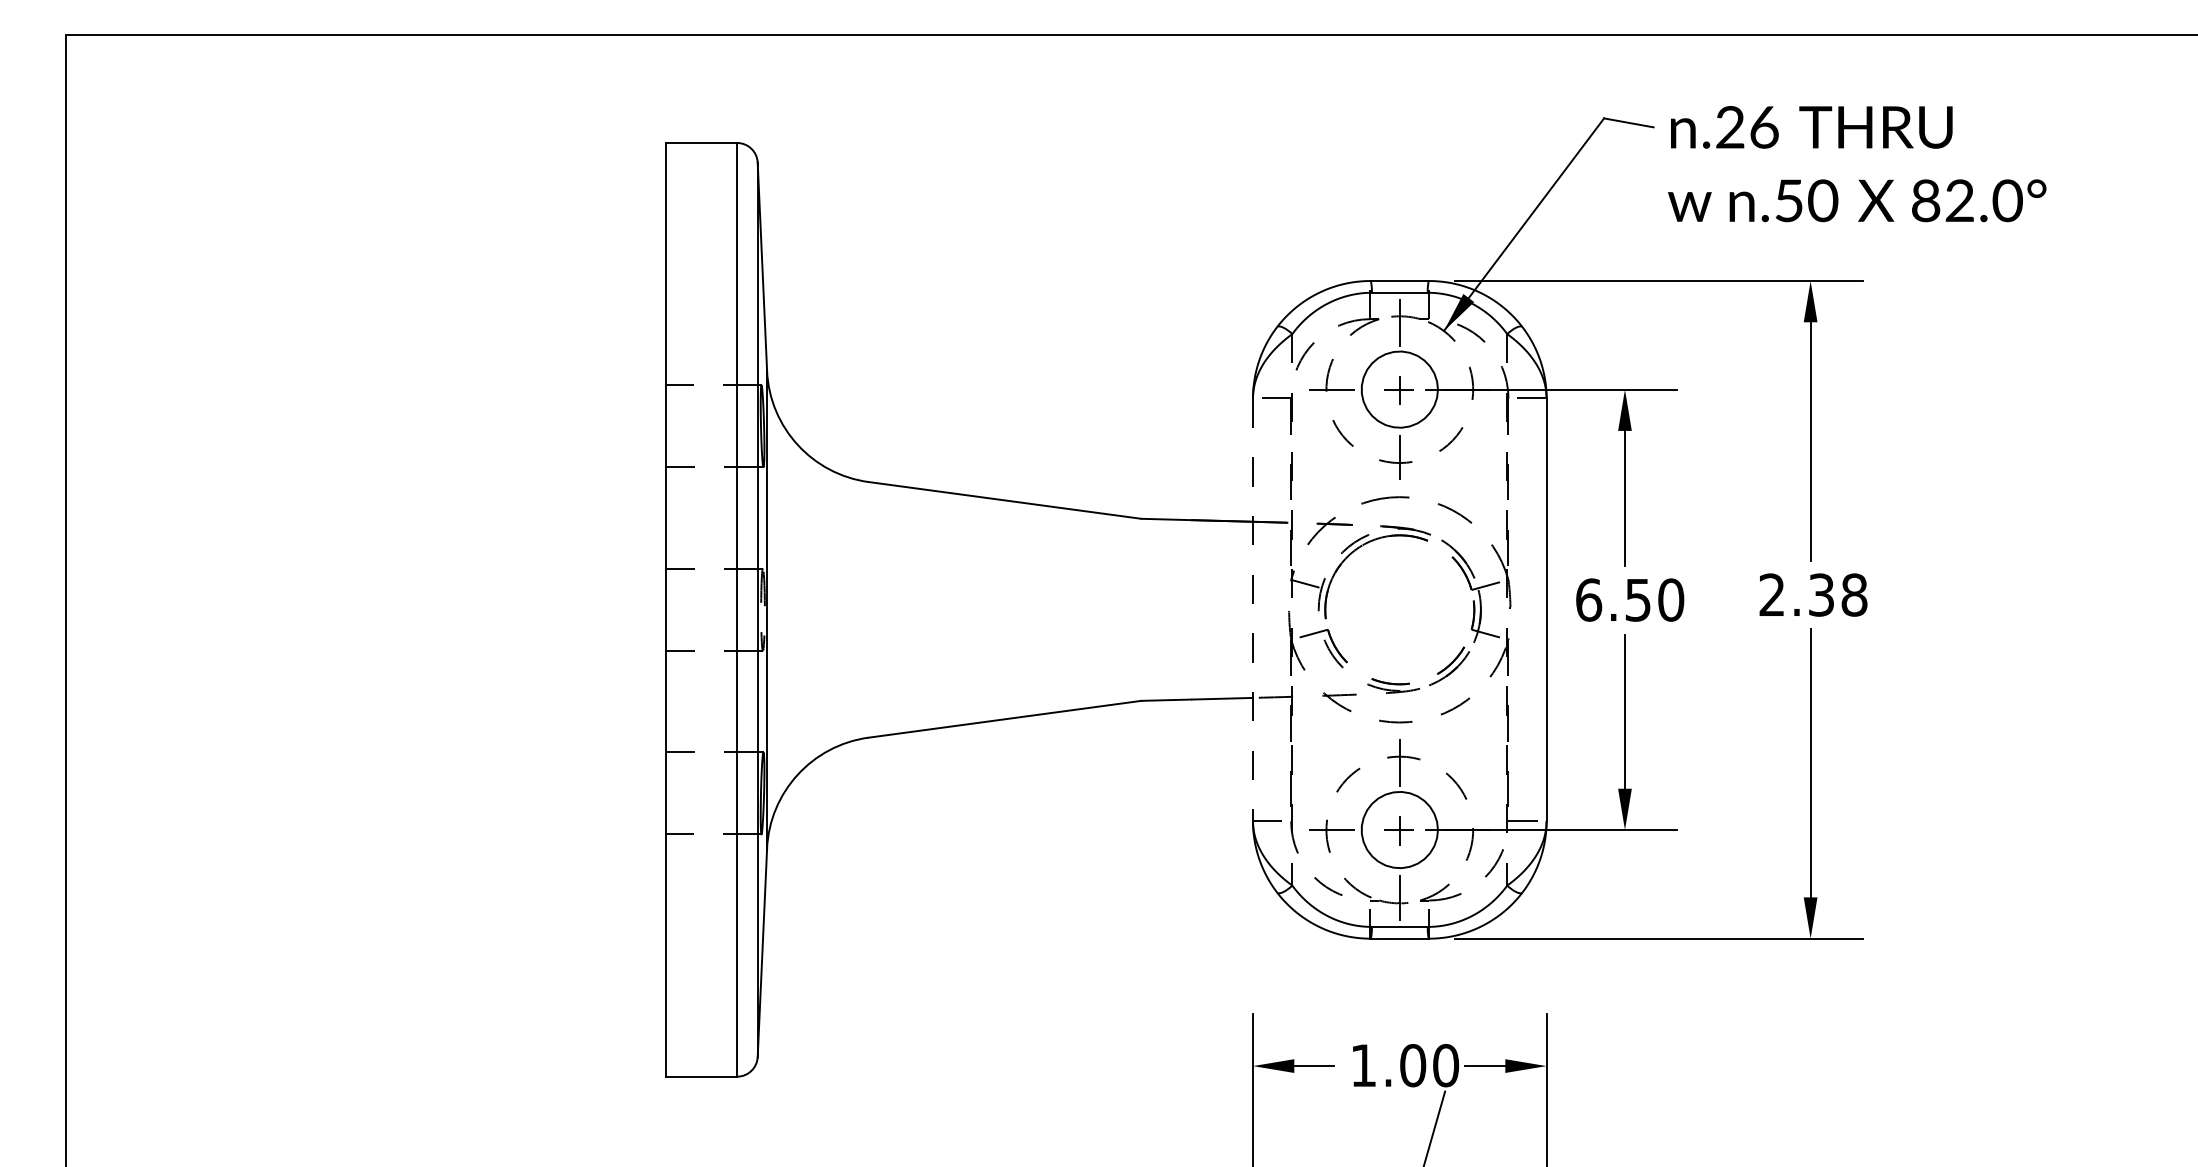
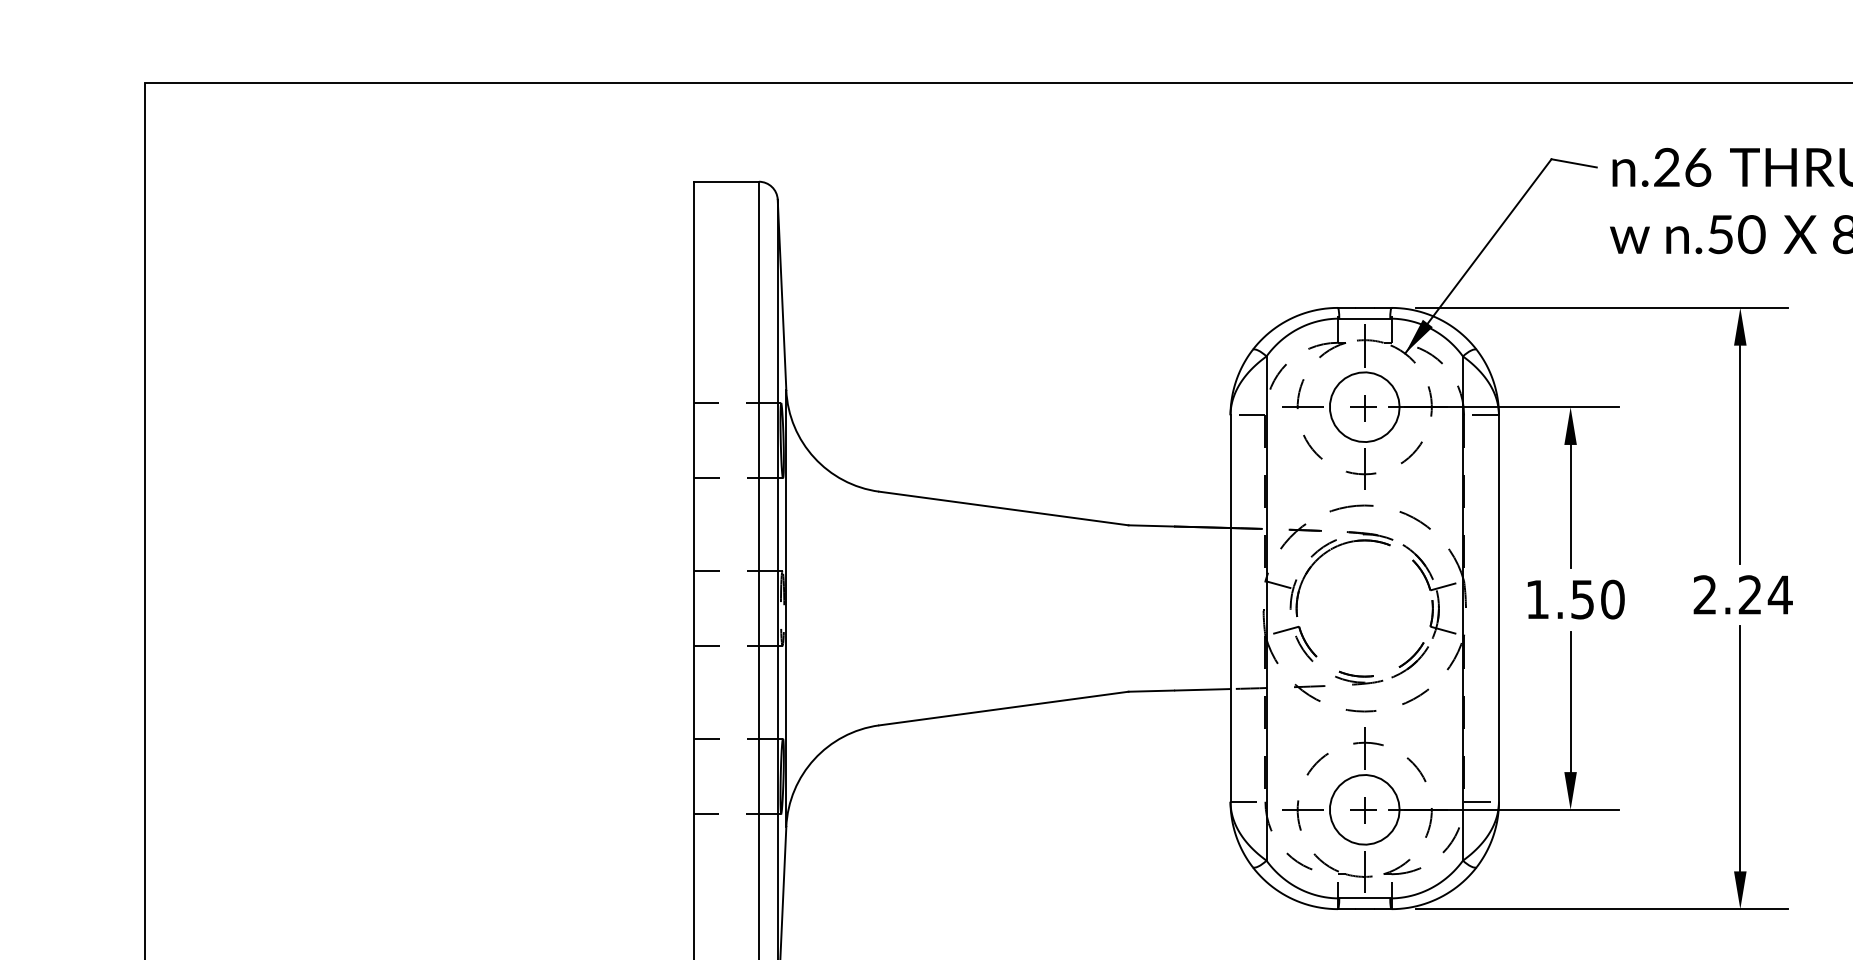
text: (1838, 594) -> (1765, 594), 2.38 -> 2.24
text: (1589, 599) -> (1538, 599), 6.50 -> 1.50
line: (1292, 609) -> (1266, 608), dashed -> solid
line: (1507, 609) -> (1463, 608), dashed -> solid
line: (1253, 610) -> (1231, 609), dashed -> solid

